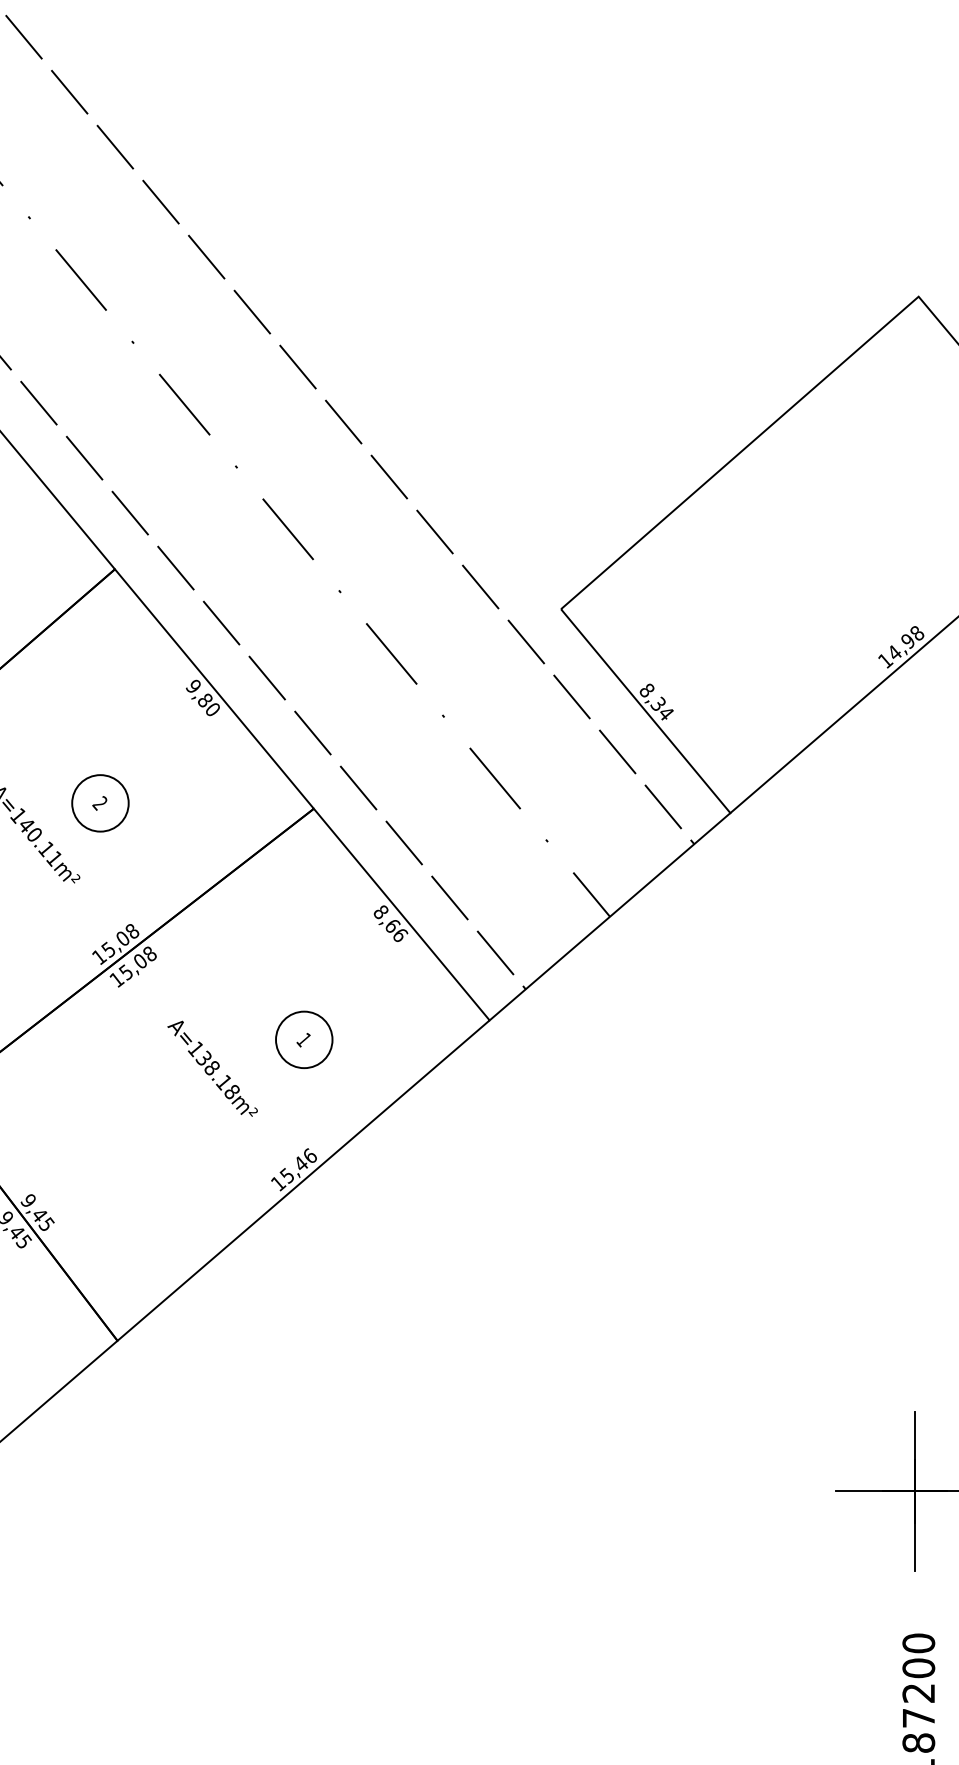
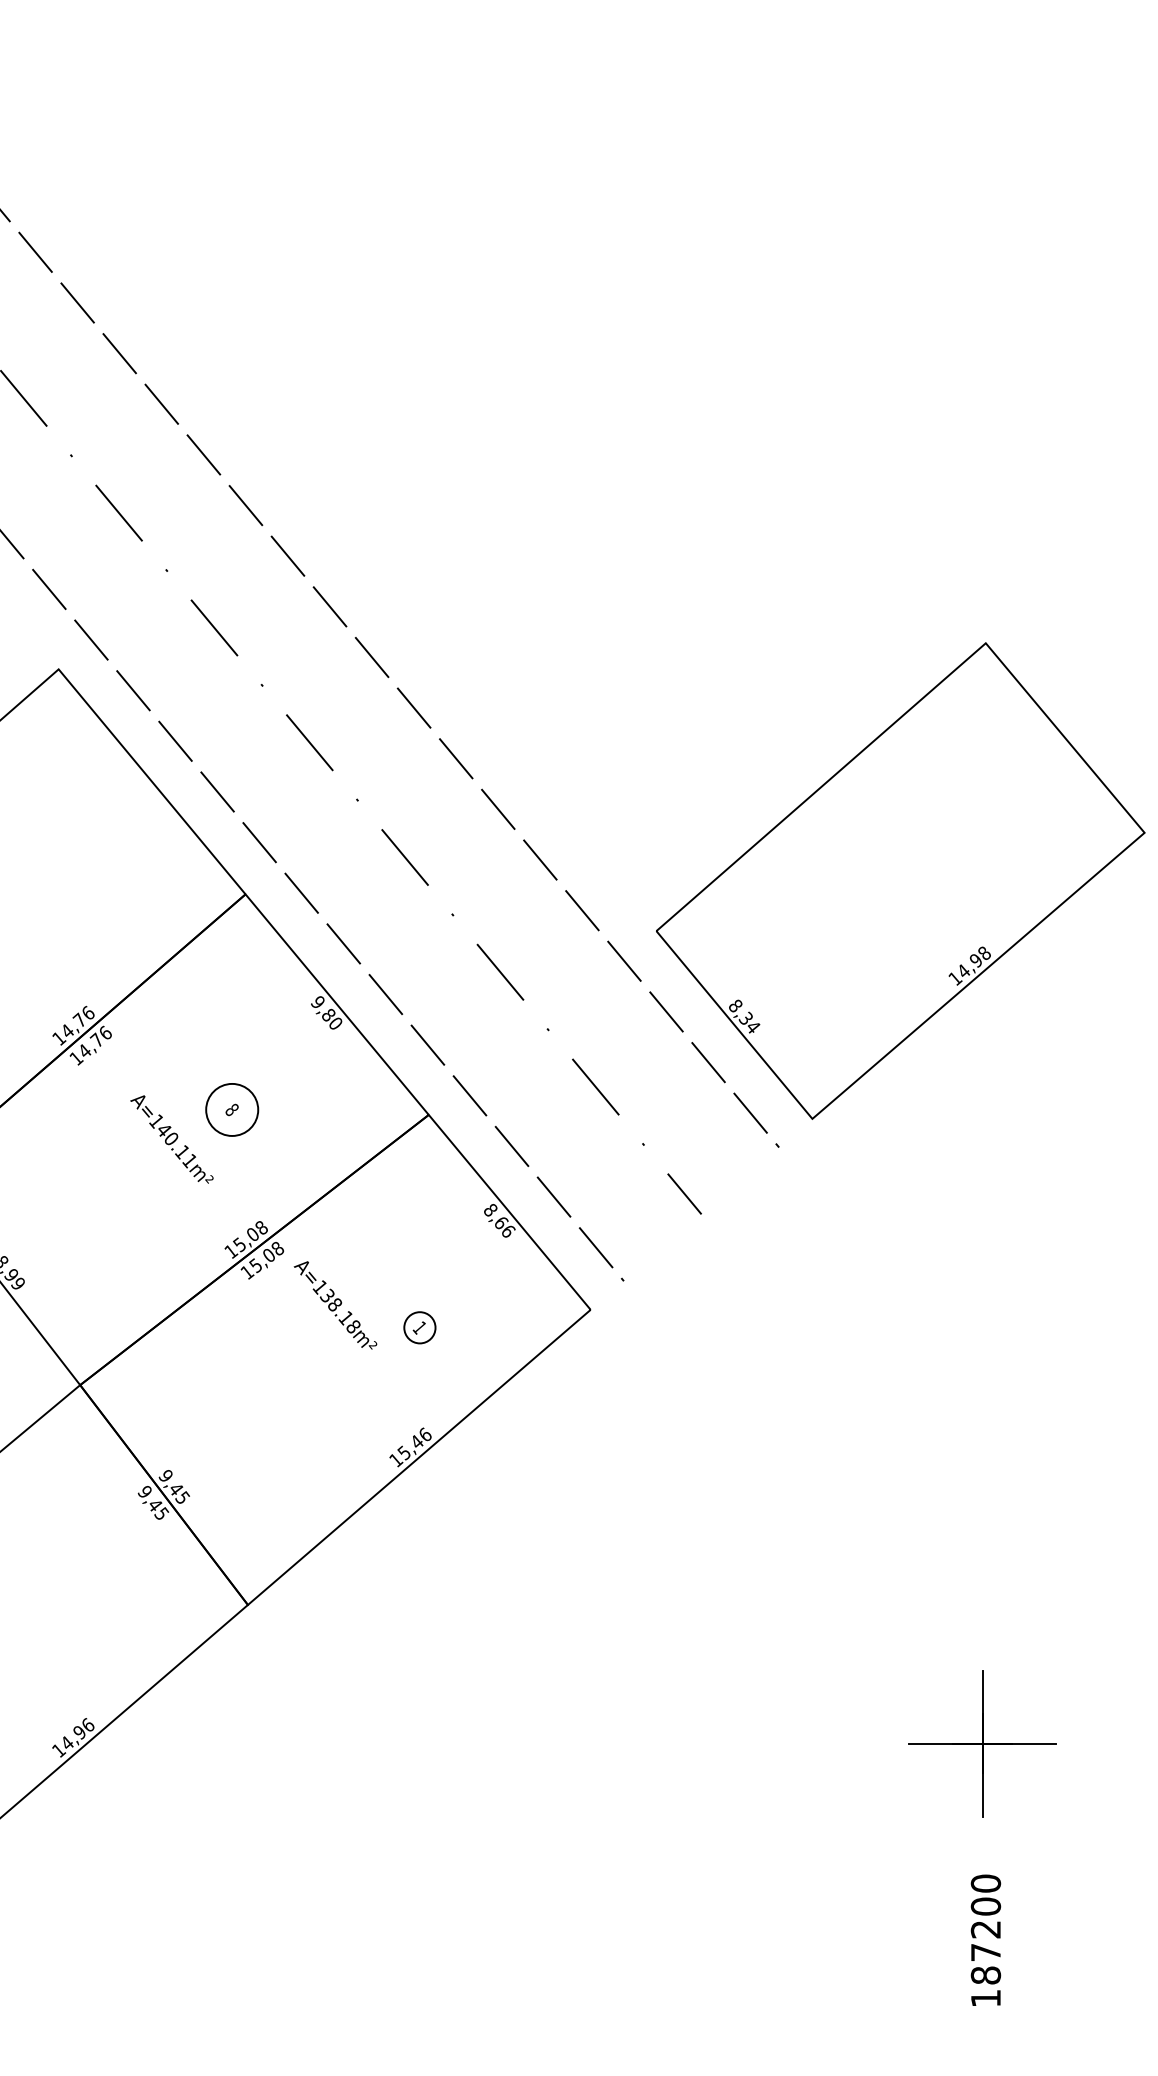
text: (99, 802) -> (231, 1109), 2 -> 8
line: (609, 915) -> (701, 1213), removed
circle: (303, 1039) -> (419, 1327), size x0.6
text: (212, 1068) -> (335, 1305), moved

